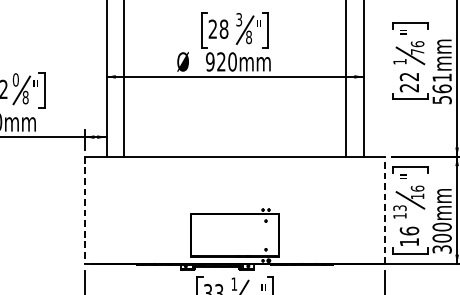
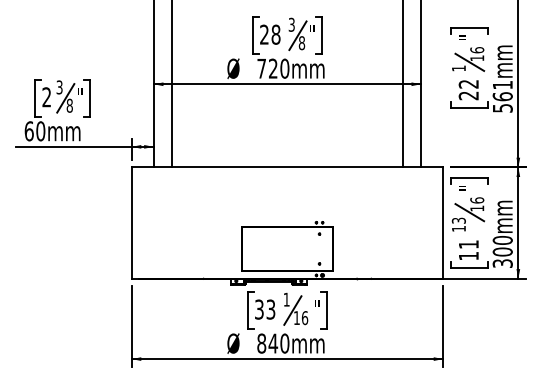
text: (417, 52) -> (477, 58), 76 -> 16
text: (210, 61) -> (261, 68), 920mm -> 720mm
text: (15, 80) -> (59, 87), 0 -> 3
line: (85, 210) -> (131, 223), dashed -> solid
line: (385, 210) -> (443, 223), dashed -> solid
text: (409, 231) -> (468, 244), 16 -> 11

